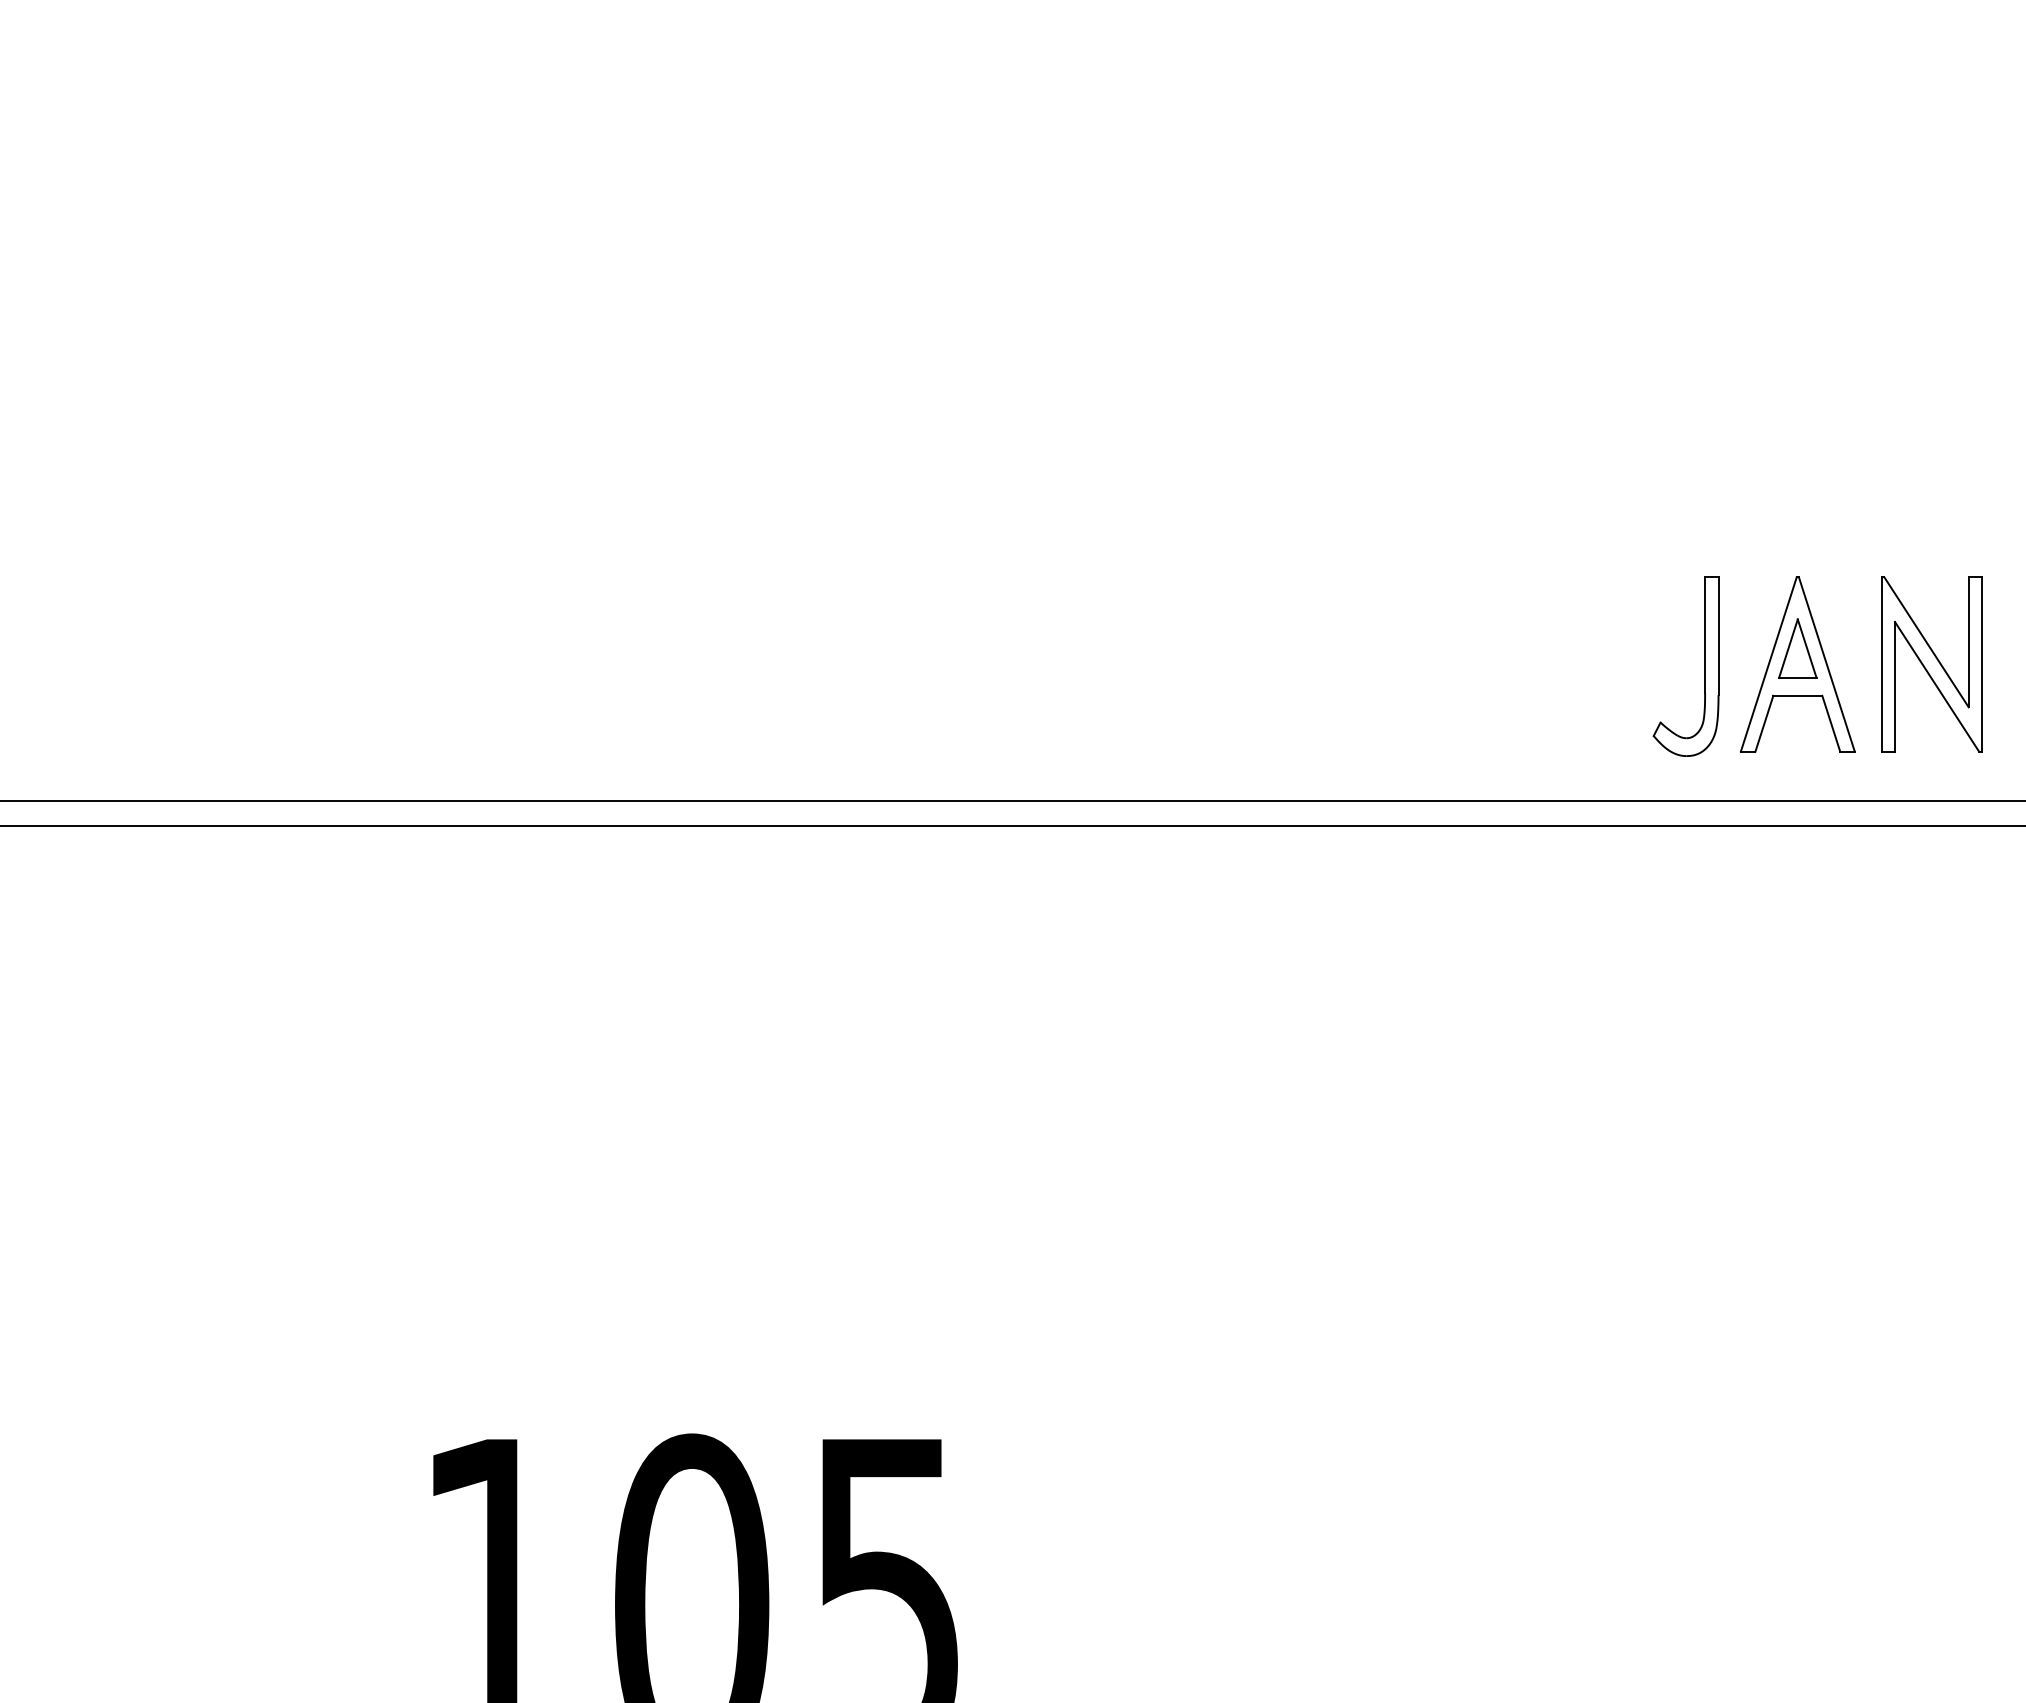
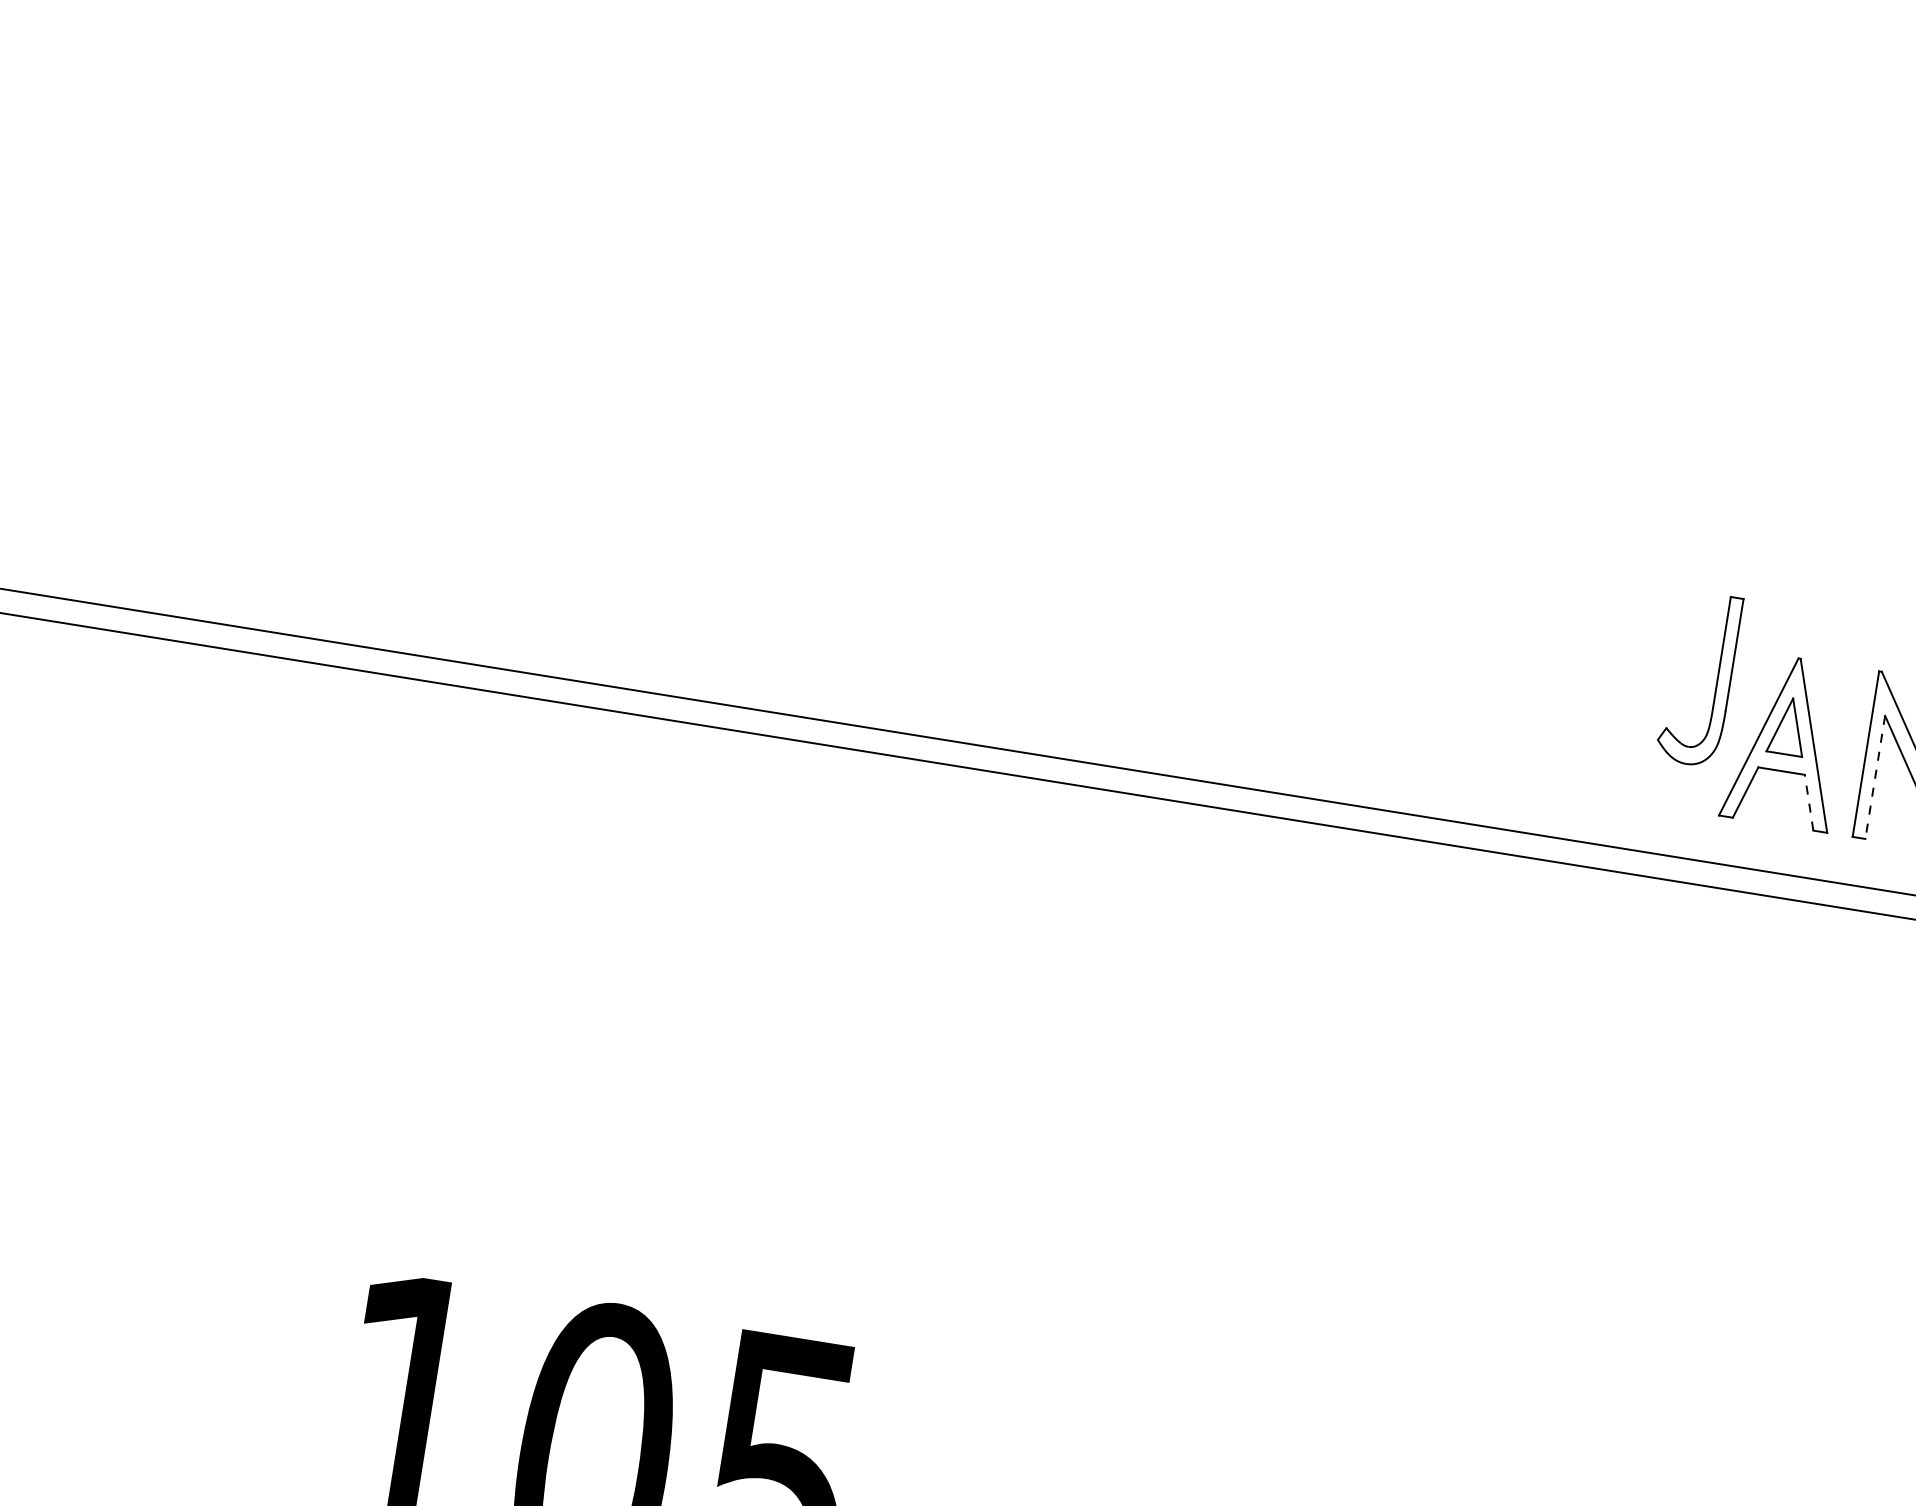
part: (1704, 666) -> (1716, 681), moved
line: (1895, 686) -> (1875, 777), solid -> dashed
line: (1831, 723) -> (1809, 802), solid -> dashed

